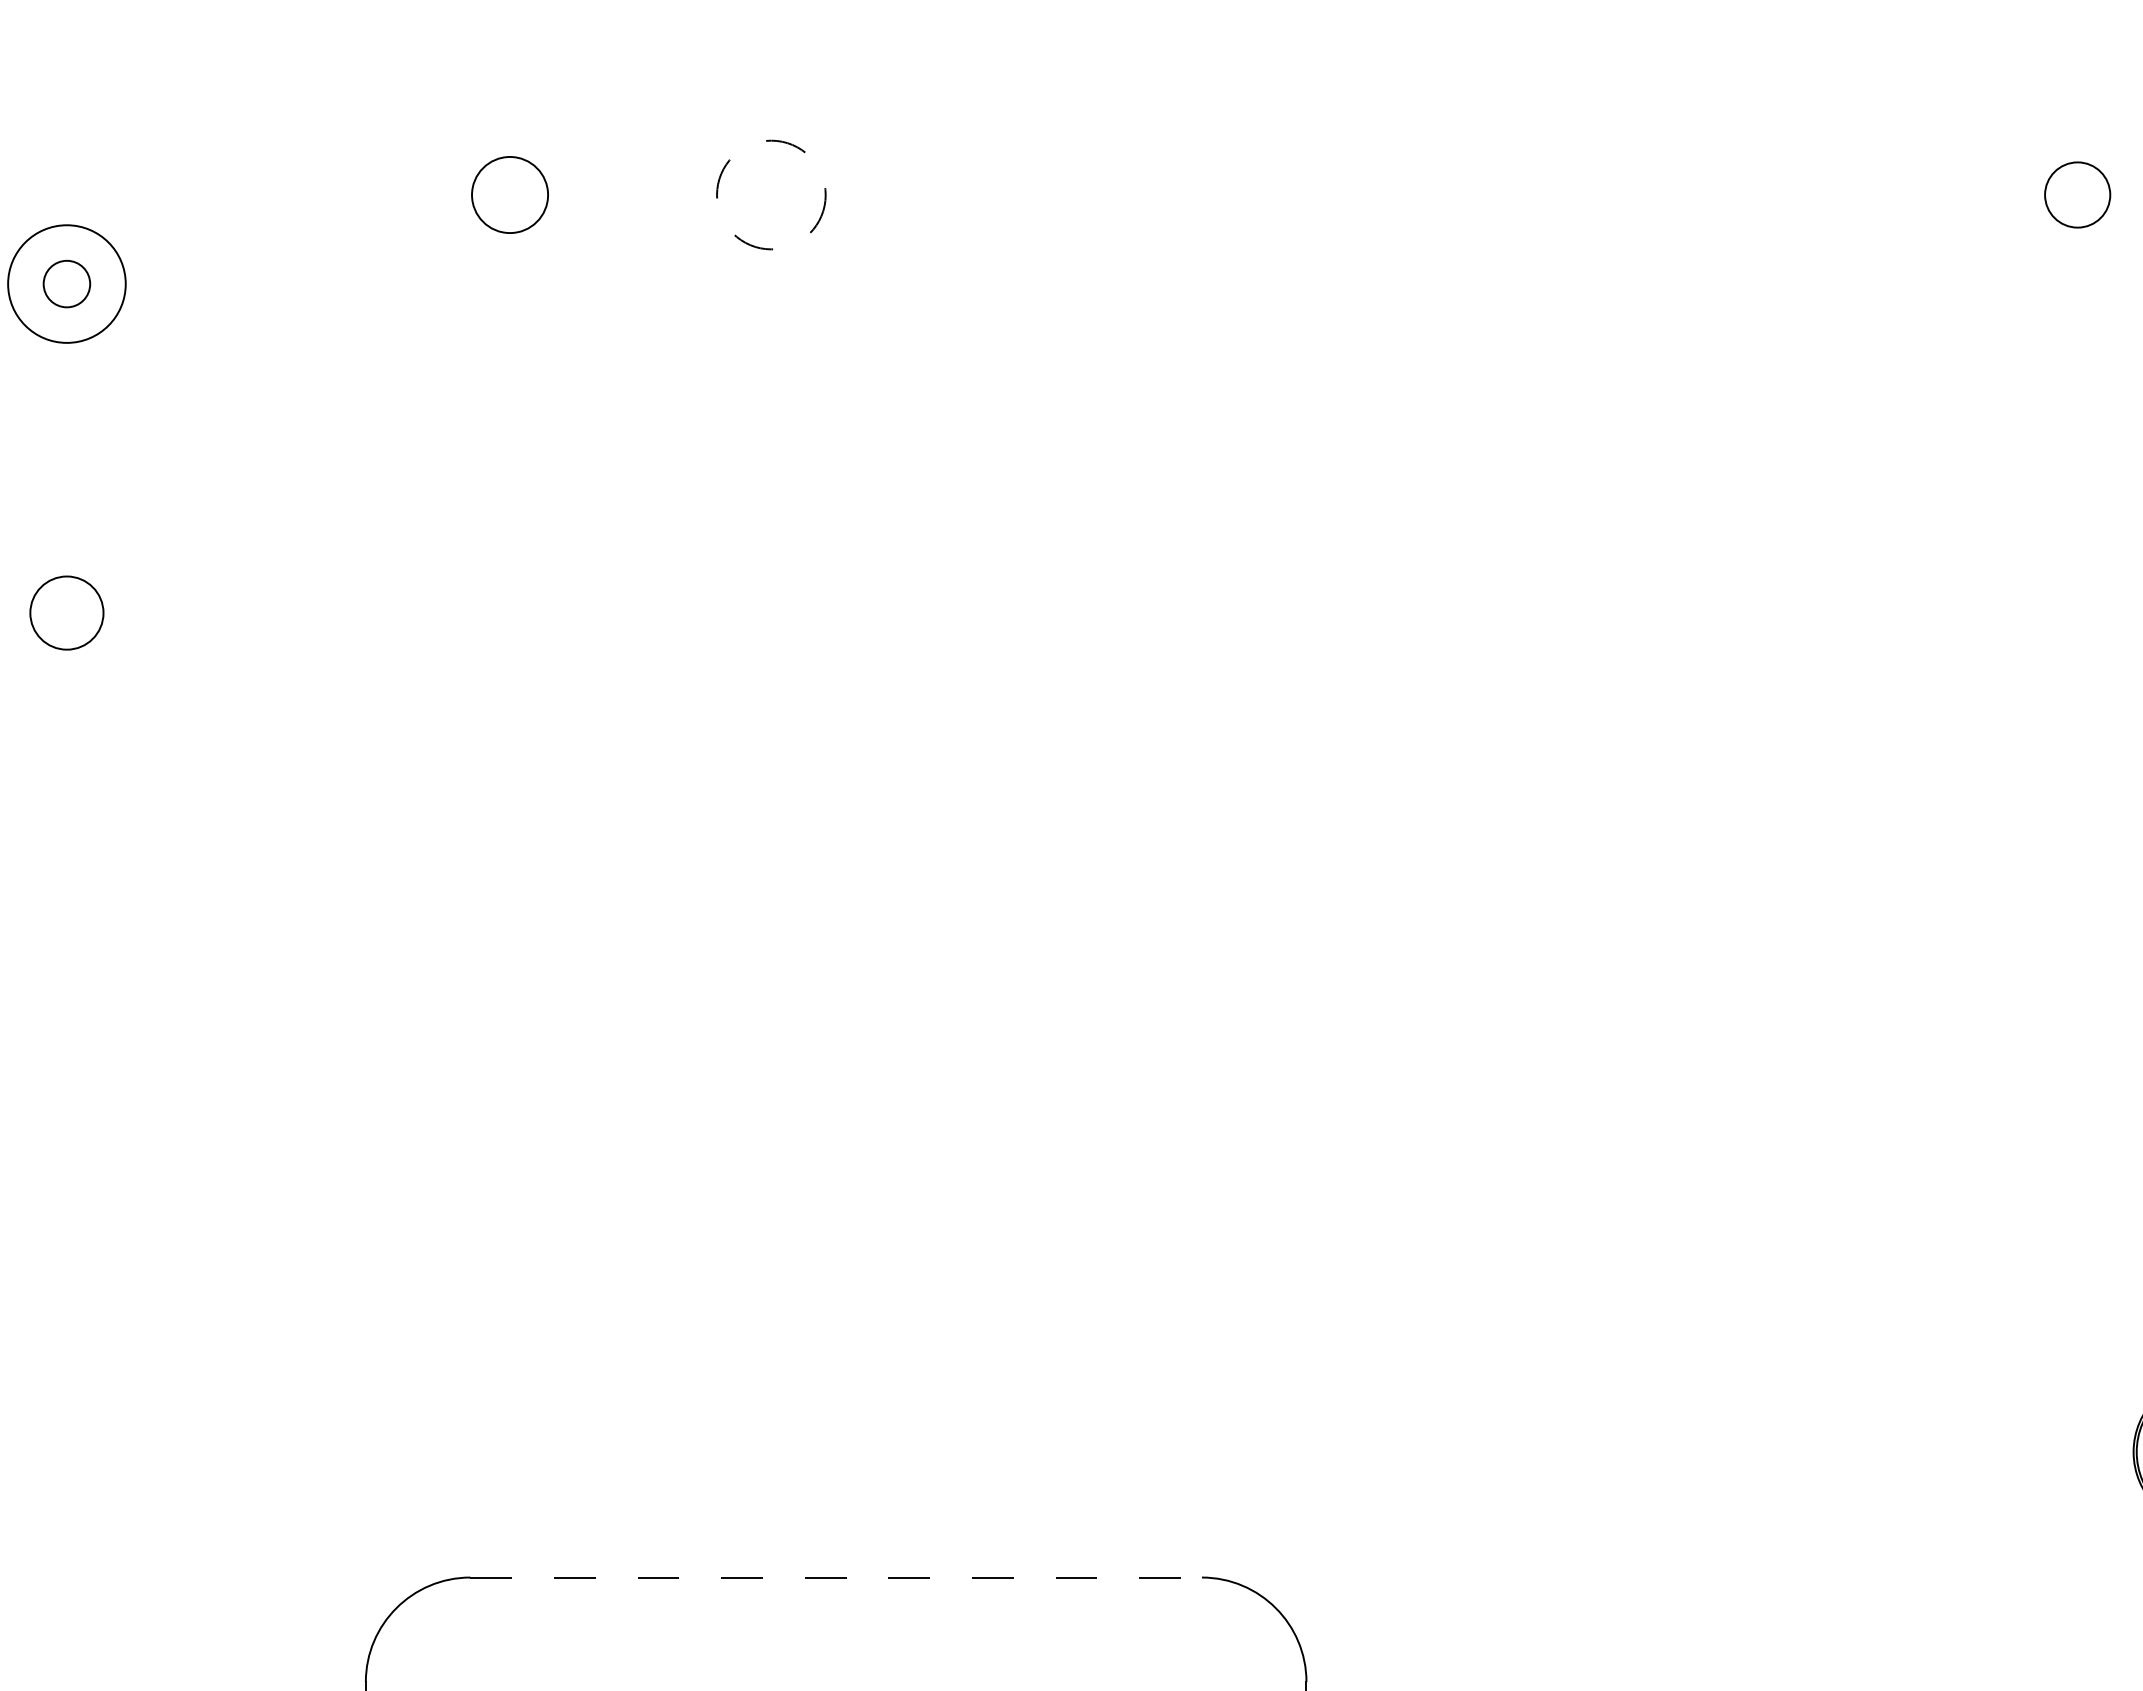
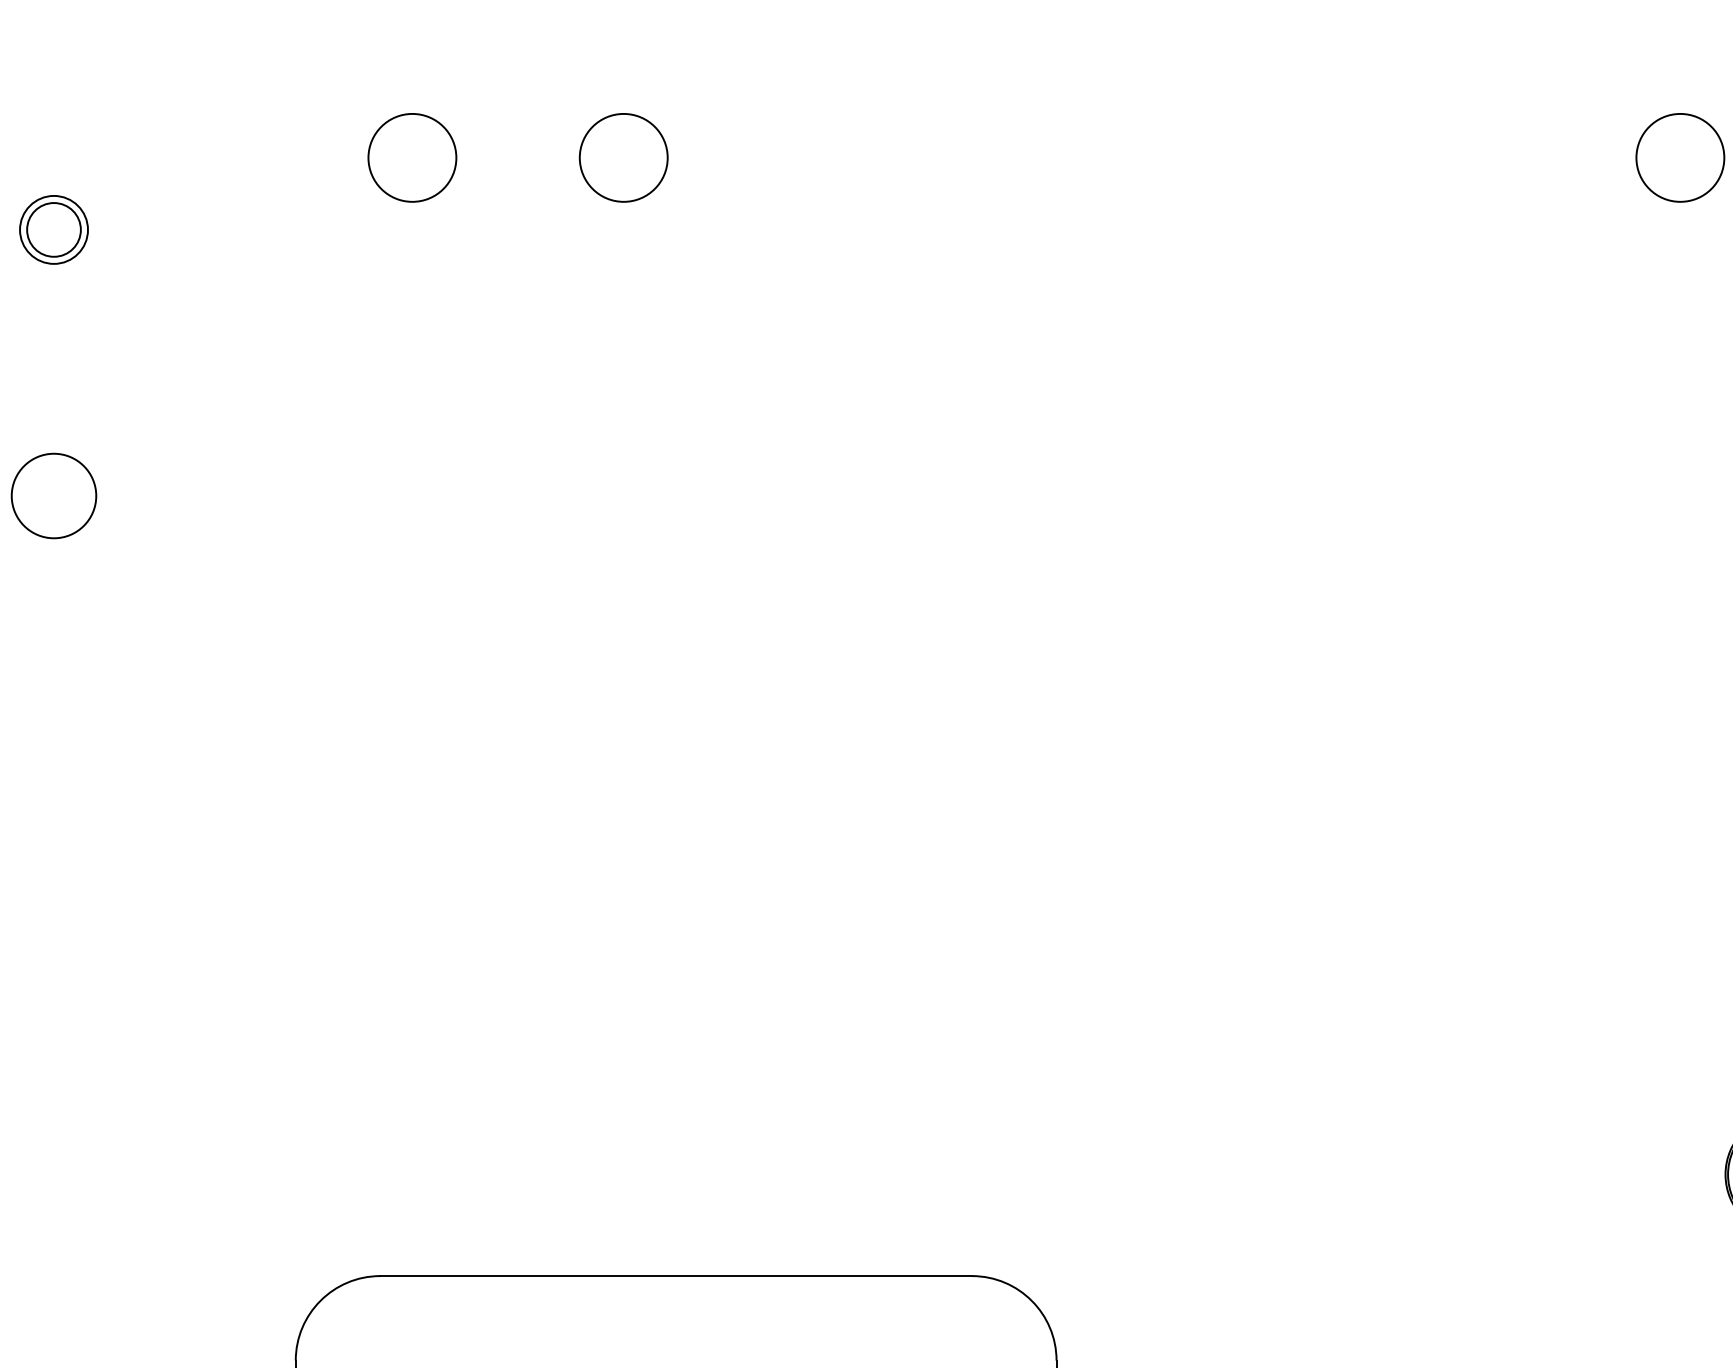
circle: (509, 194) -> (411, 157), size x1.43
circle: (771, 194) -> (623, 157), dashed -> solid
circle: (2077, 194) -> (1680, 157), size x1.67
circle: (66, 283) -> (53, 229), size x1.43
circle: (66, 284) -> (53, 230), size x0.71
circle: (66, 612) -> (53, 495), size x1.43
line: (836, 1577) -> (676, 1276), dashed -> solid

